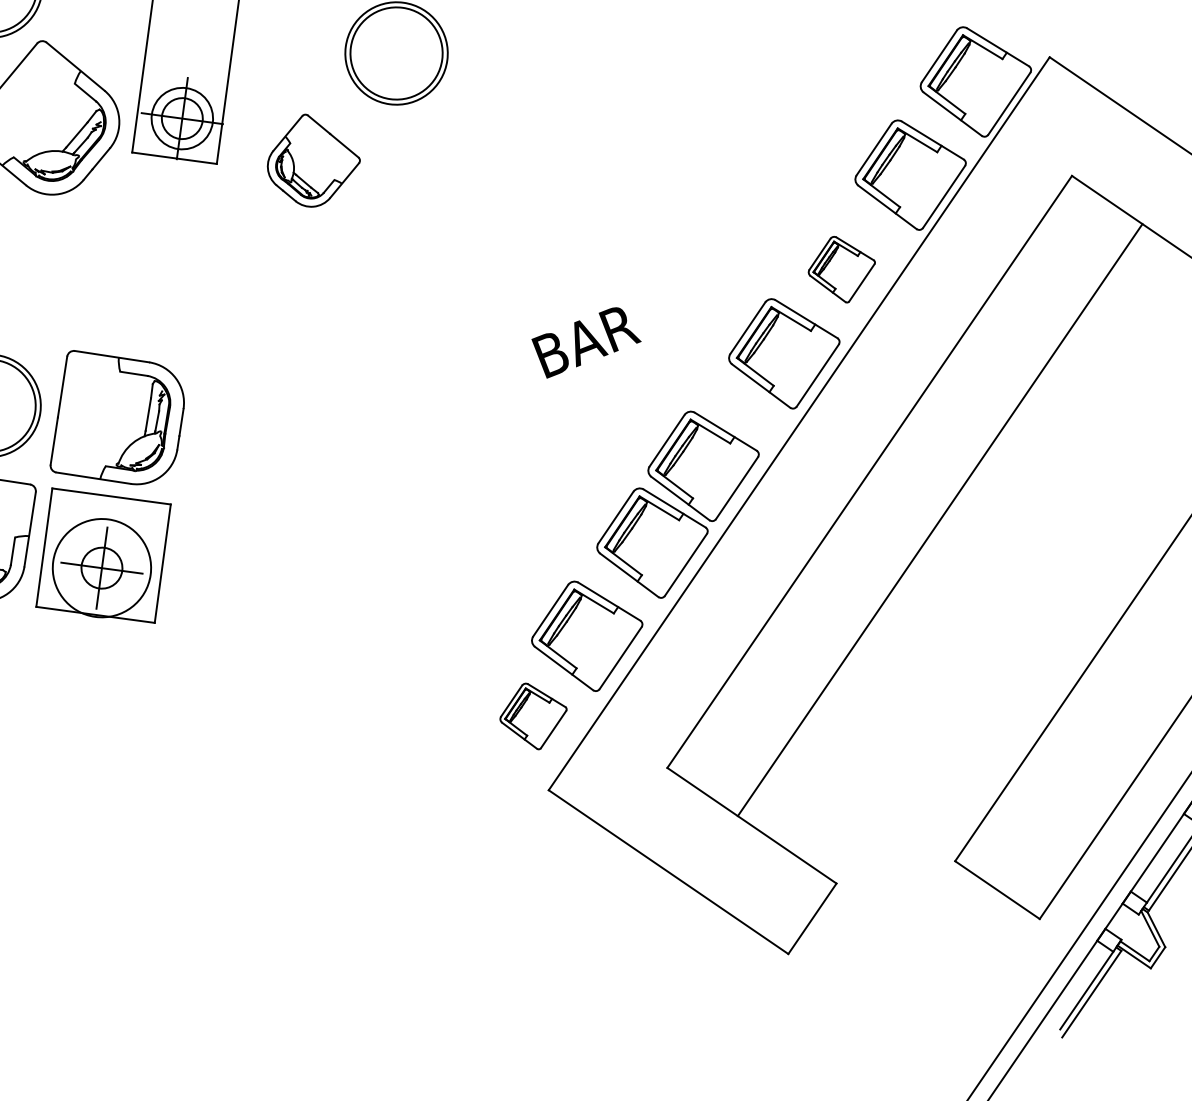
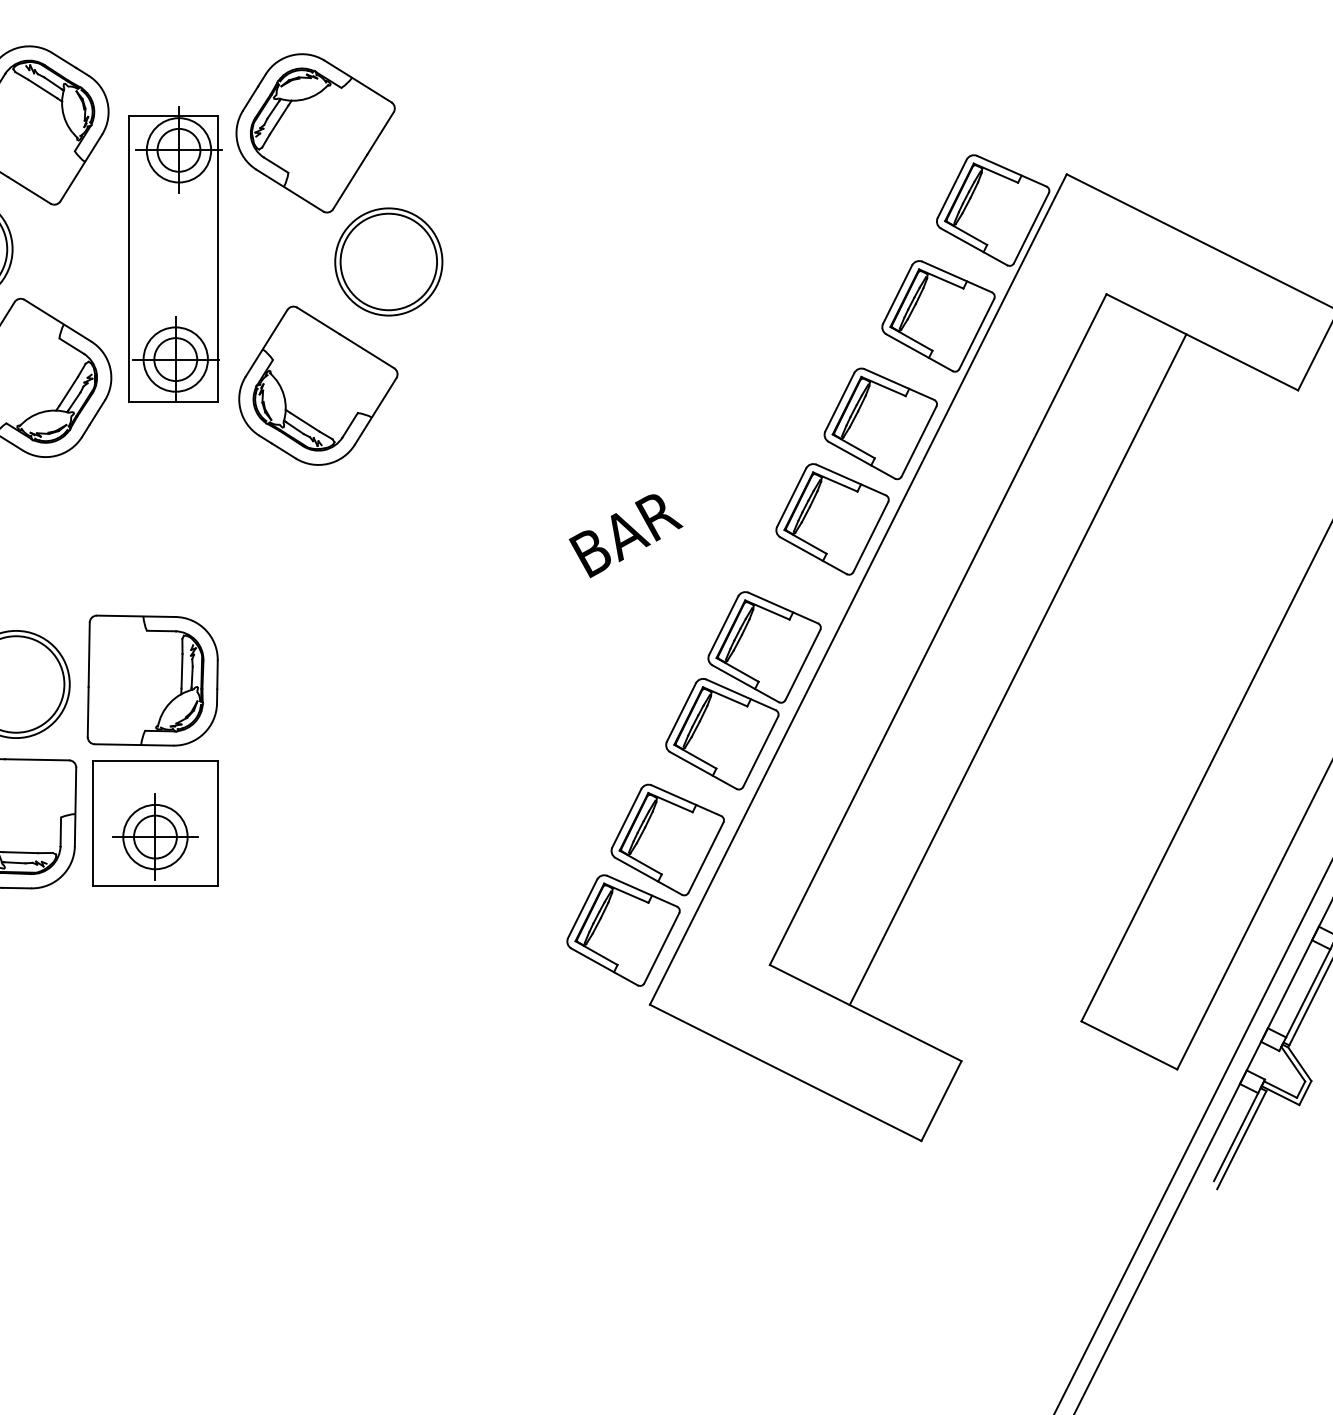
part: (314, 161) -> (318, 385), size x1.67
part: (841, 269) -> (880, 423), size x1.67
circle: (102, 567) -> (155, 836), size x0.62
part: (533, 716) -> (623, 930), size x1.67

